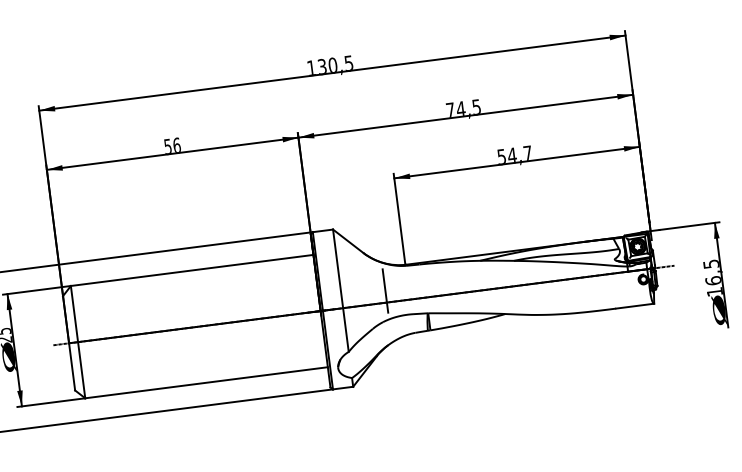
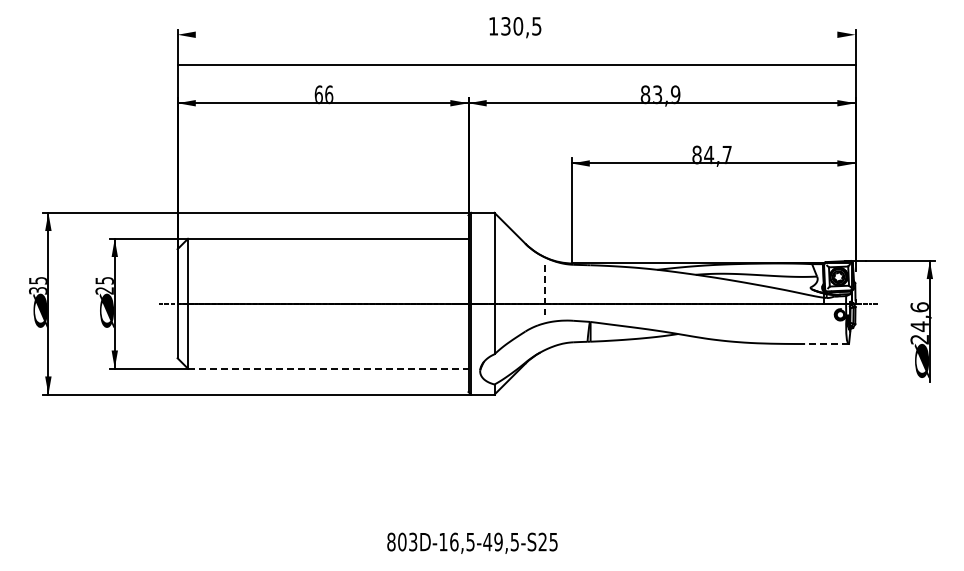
line: (332, 72) -> (516, 64), moved
text: (463, 108) -> (660, 94), 74,5 -> 83,9
text: (167, 146) -> (318, 94), 56 -> 66
text: (501, 156) -> (696, 154), 54,7 -> 84,7
text: (712, 278) -> (919, 323), 16,5 -> 24,6
line: (385, 291) -> (545, 290), solid -> dashed
line: (635, 306) -> (827, 344), solid -> dashed
line: (206, 382) -> (328, 368), solid -> dashed

